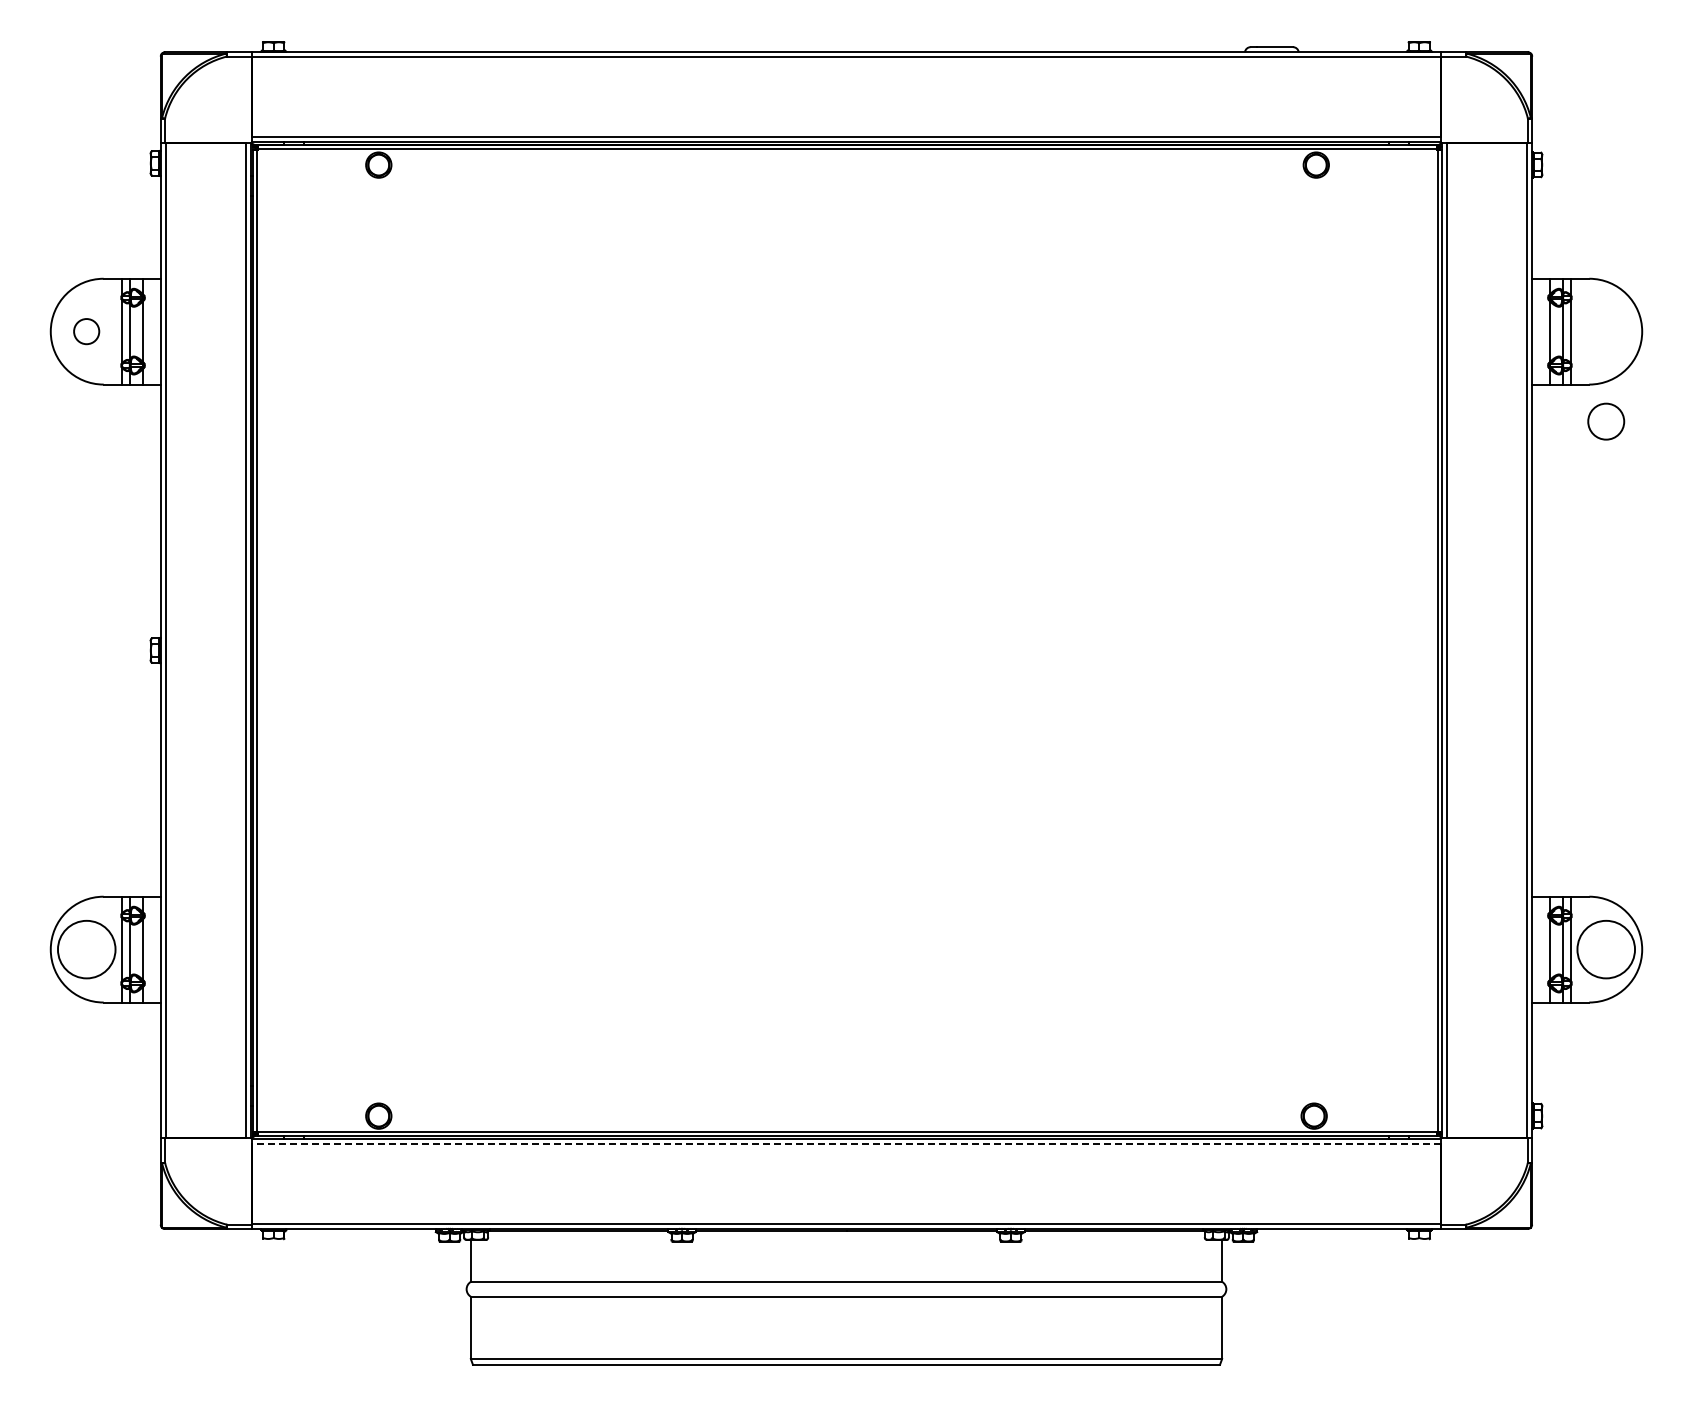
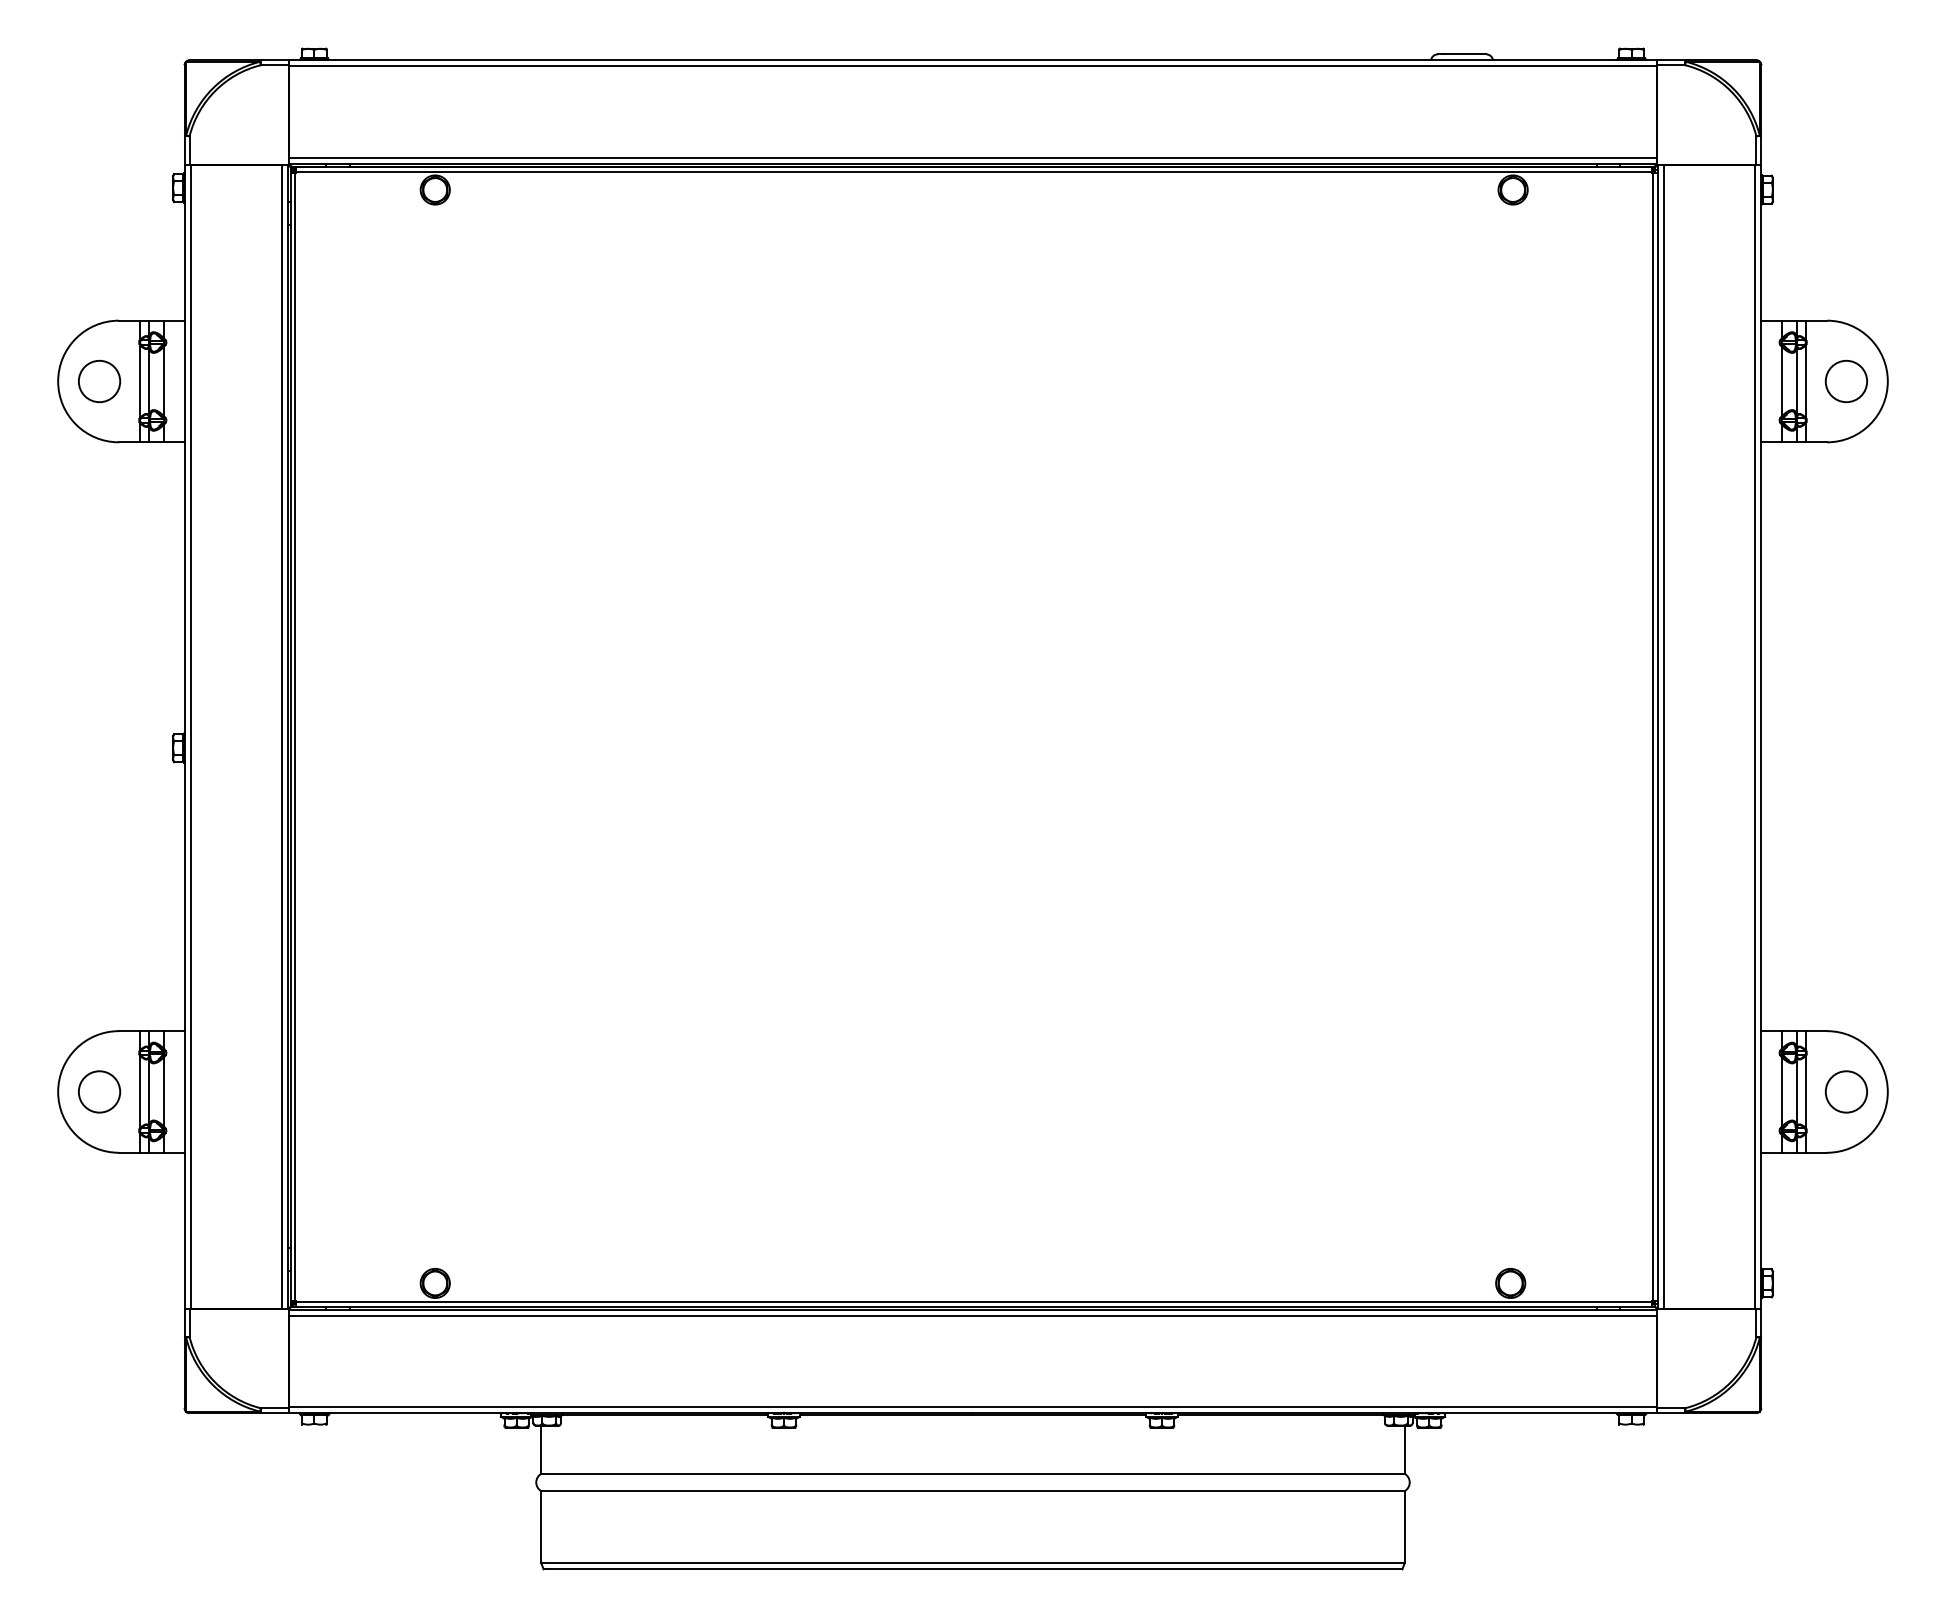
circle: (86, 331) -> (99, 381), size x1.43
circle: (1606, 421) -> (1846, 381), moved
circle: (86, 949) -> (99, 1091), size x0.62
circle: (1606, 949) -> (1846, 1091), size x0.62
line: (846, 1144) -> (973, 1316), dashed -> solid

